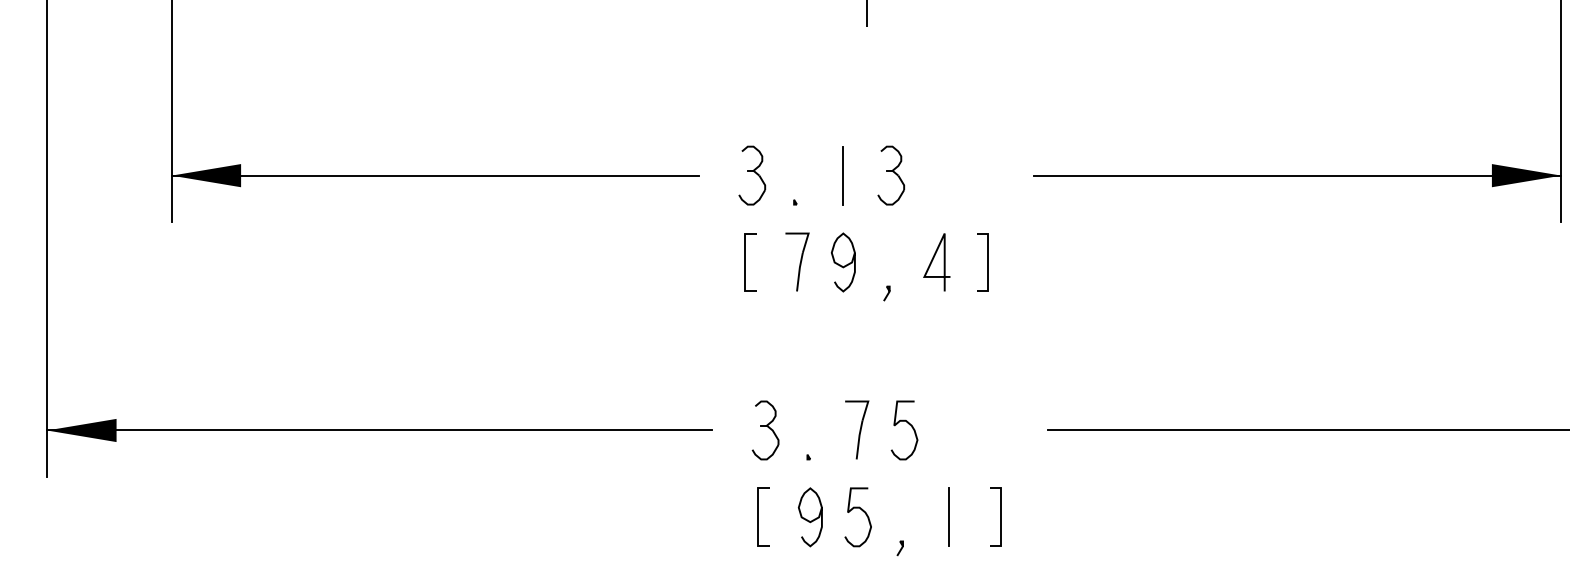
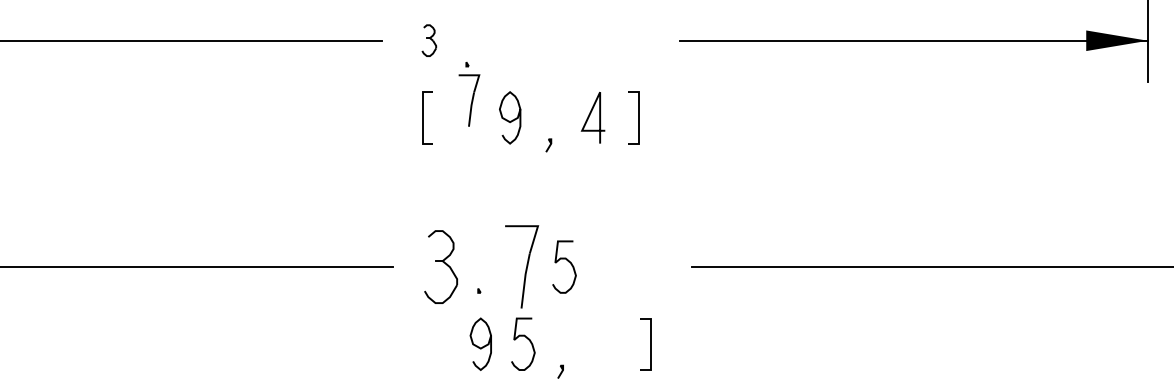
part: (752, 175) -> (429, 40), size x0.6
line: (843, 175) -> (510, 40), removed
part: (891, 175) -> (552, 40), removed
part: (797, 261) -> (469, 100), moved
part: (857, 429) -> (522, 266), size x1.6
part: (765, 430) -> (440, 267), size x1.4
line: (758, 516) -> (434, 343), removed
line: (949, 517) -> (604, 344), removed

